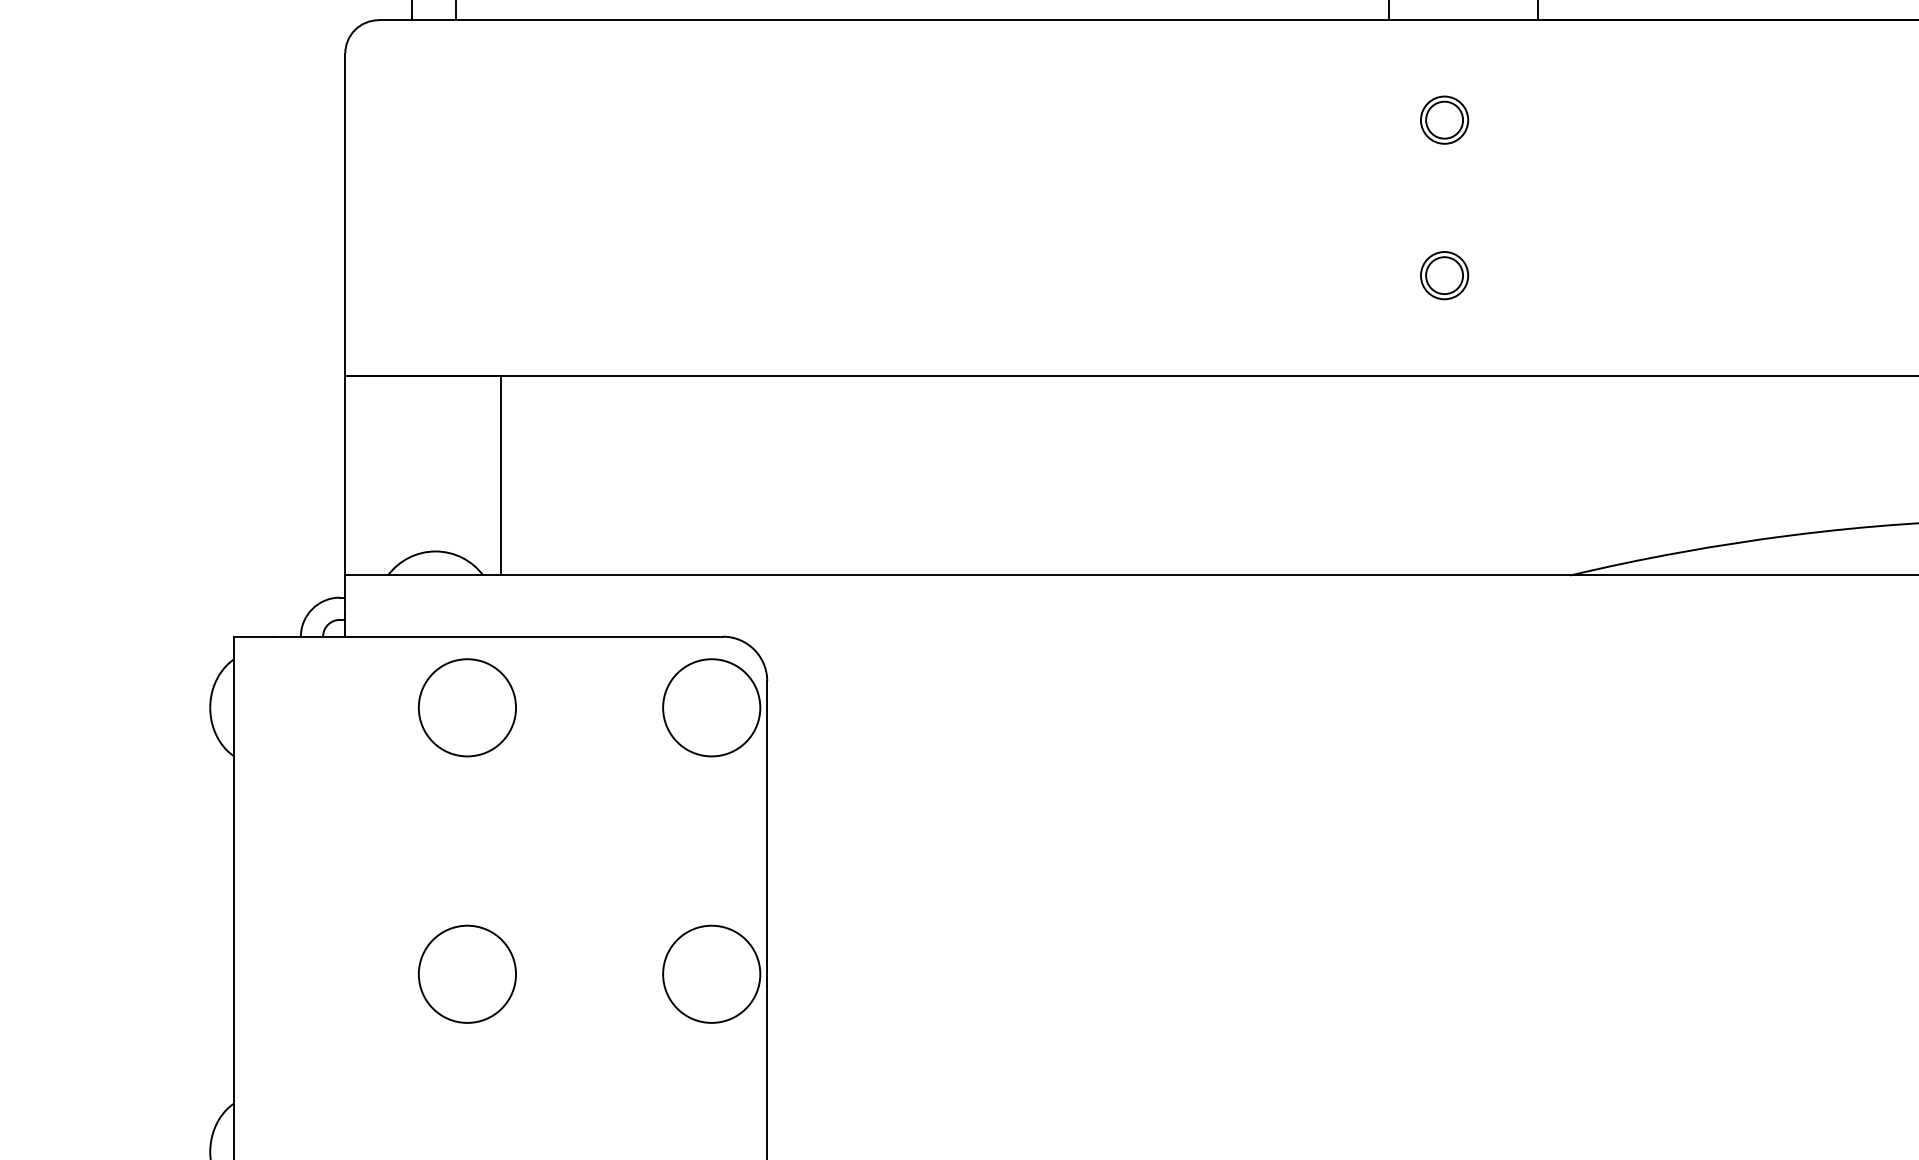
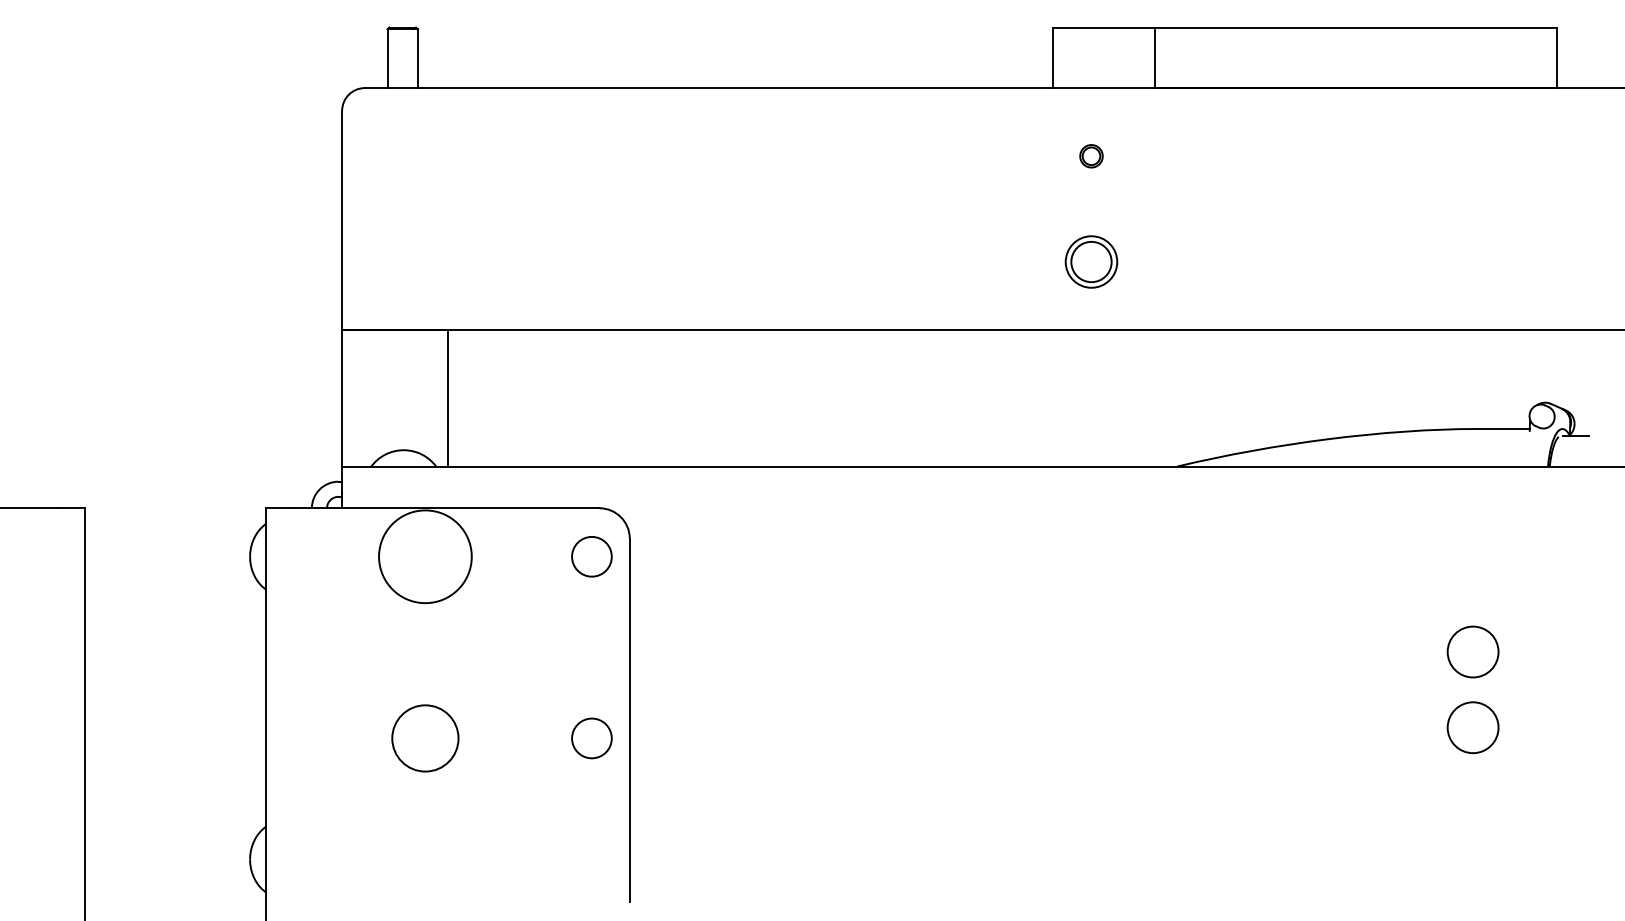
part: (1444, 120) -> (1091, 156), size x0.7
part: (1444, 276) -> (1091, 262), size x1.6
circle: (467, 707) -> (425, 556), size x1.4
circle: (711, 707) -> (591, 556), size x0.6
circle: (711, 974) -> (591, 738), size x0.6

